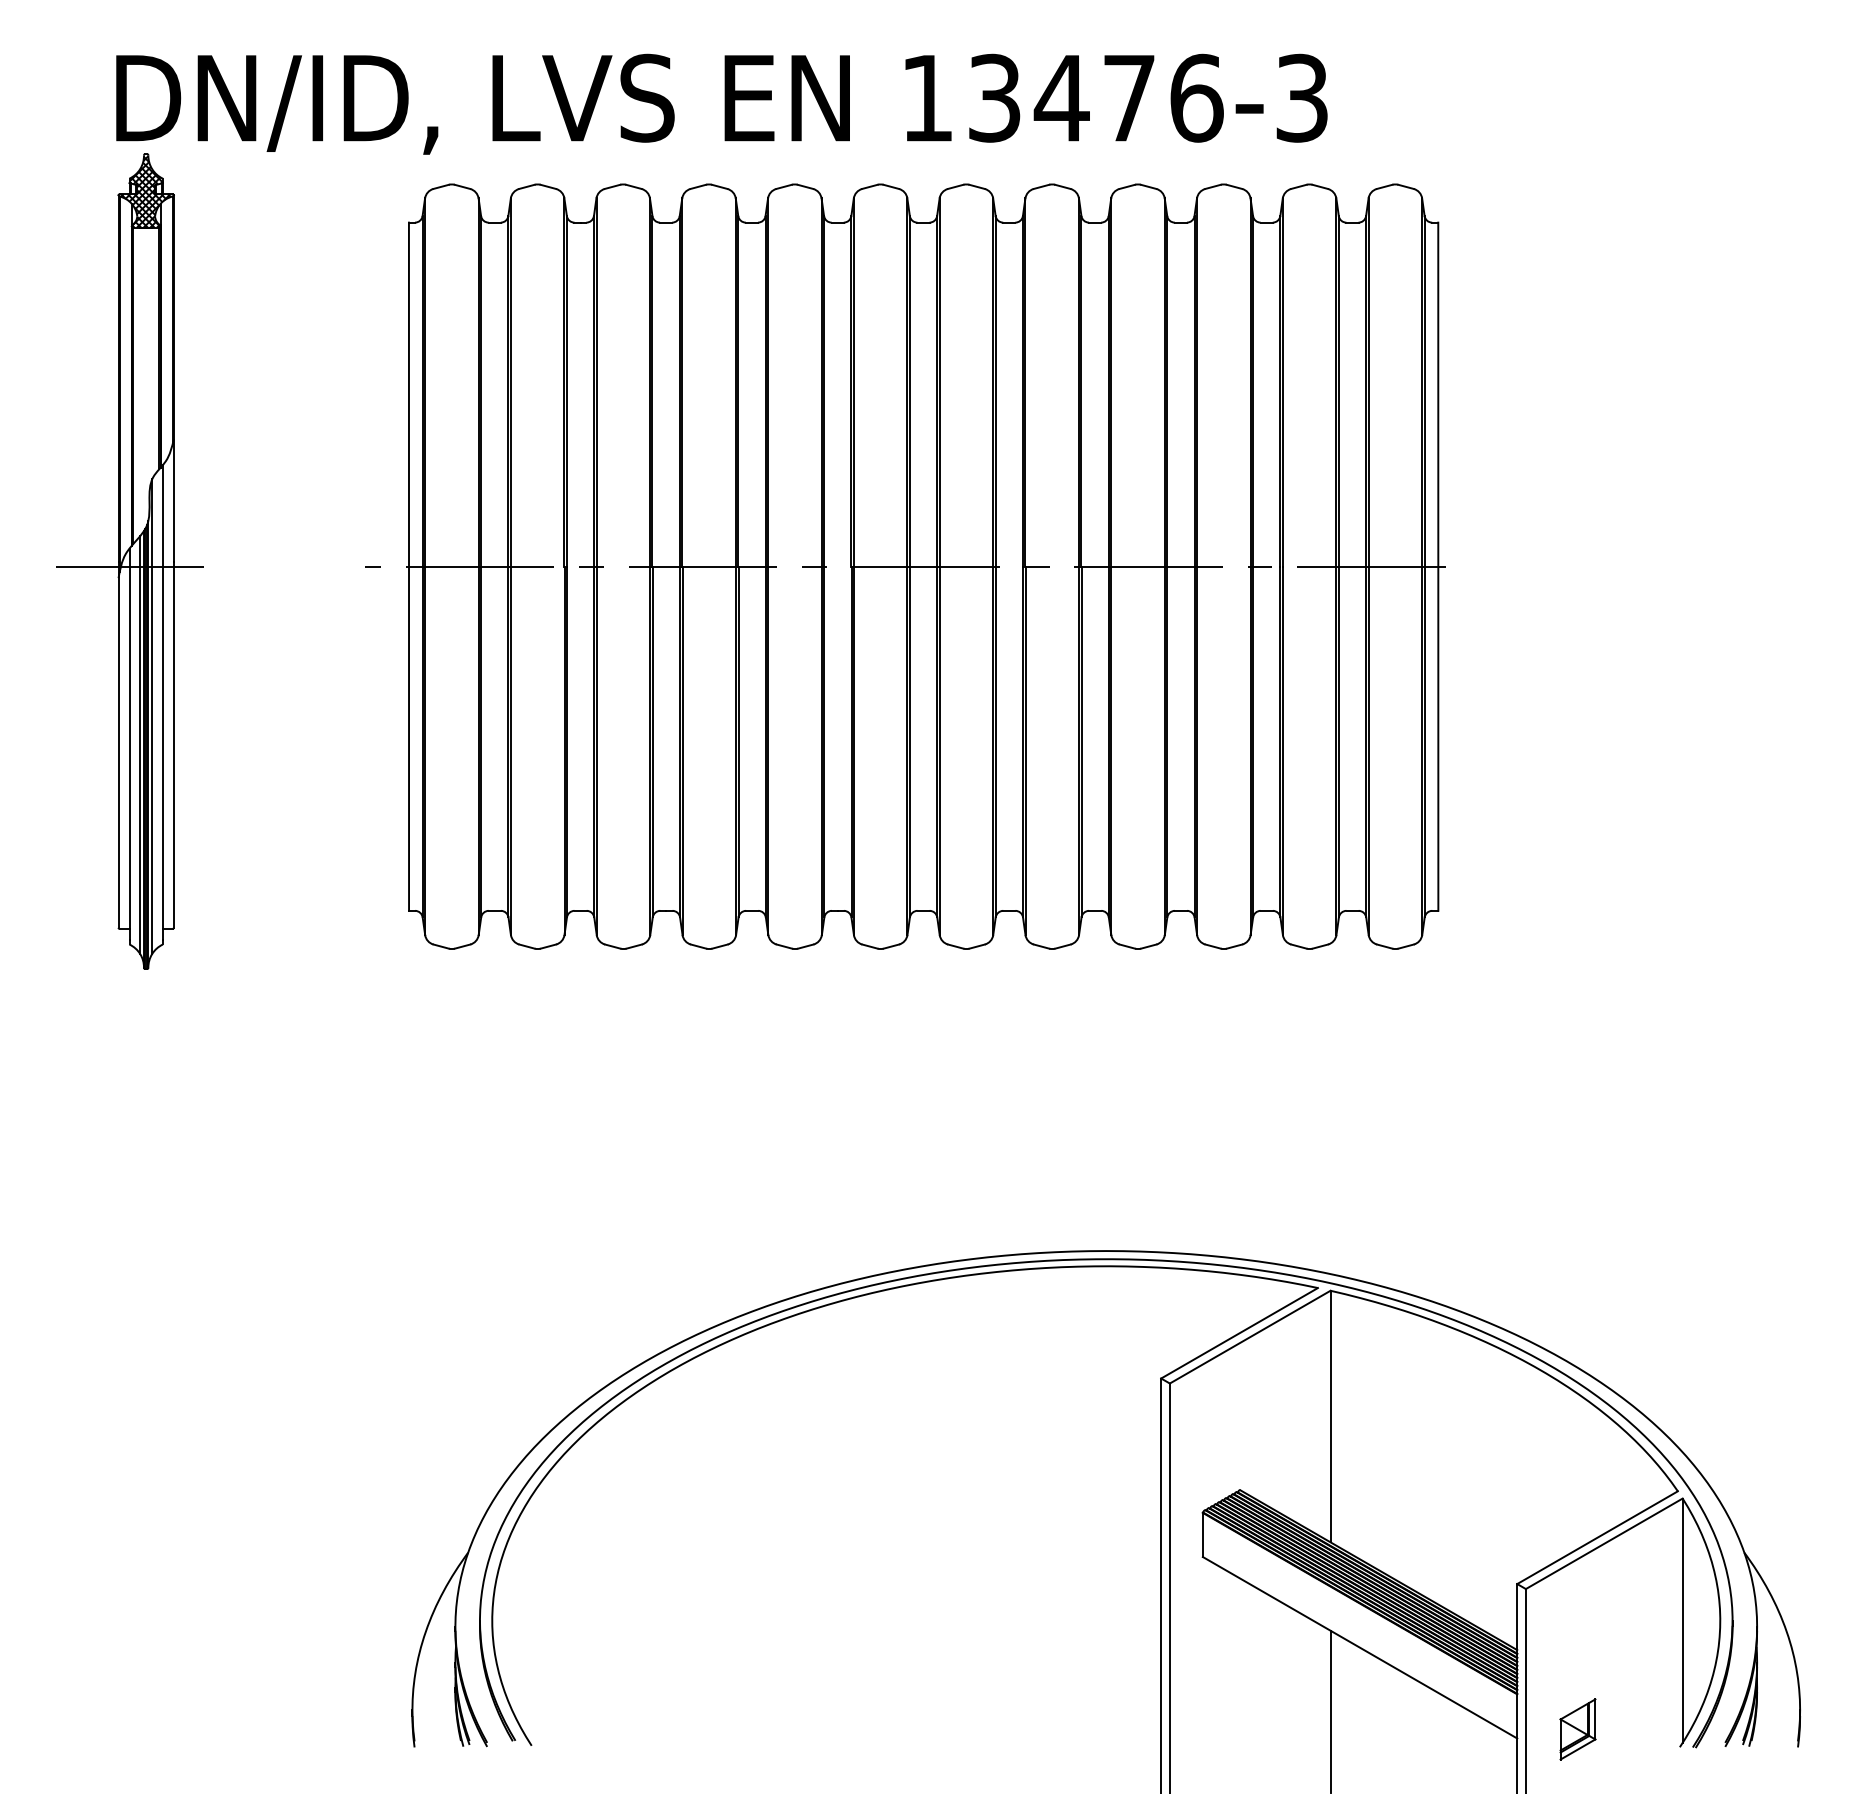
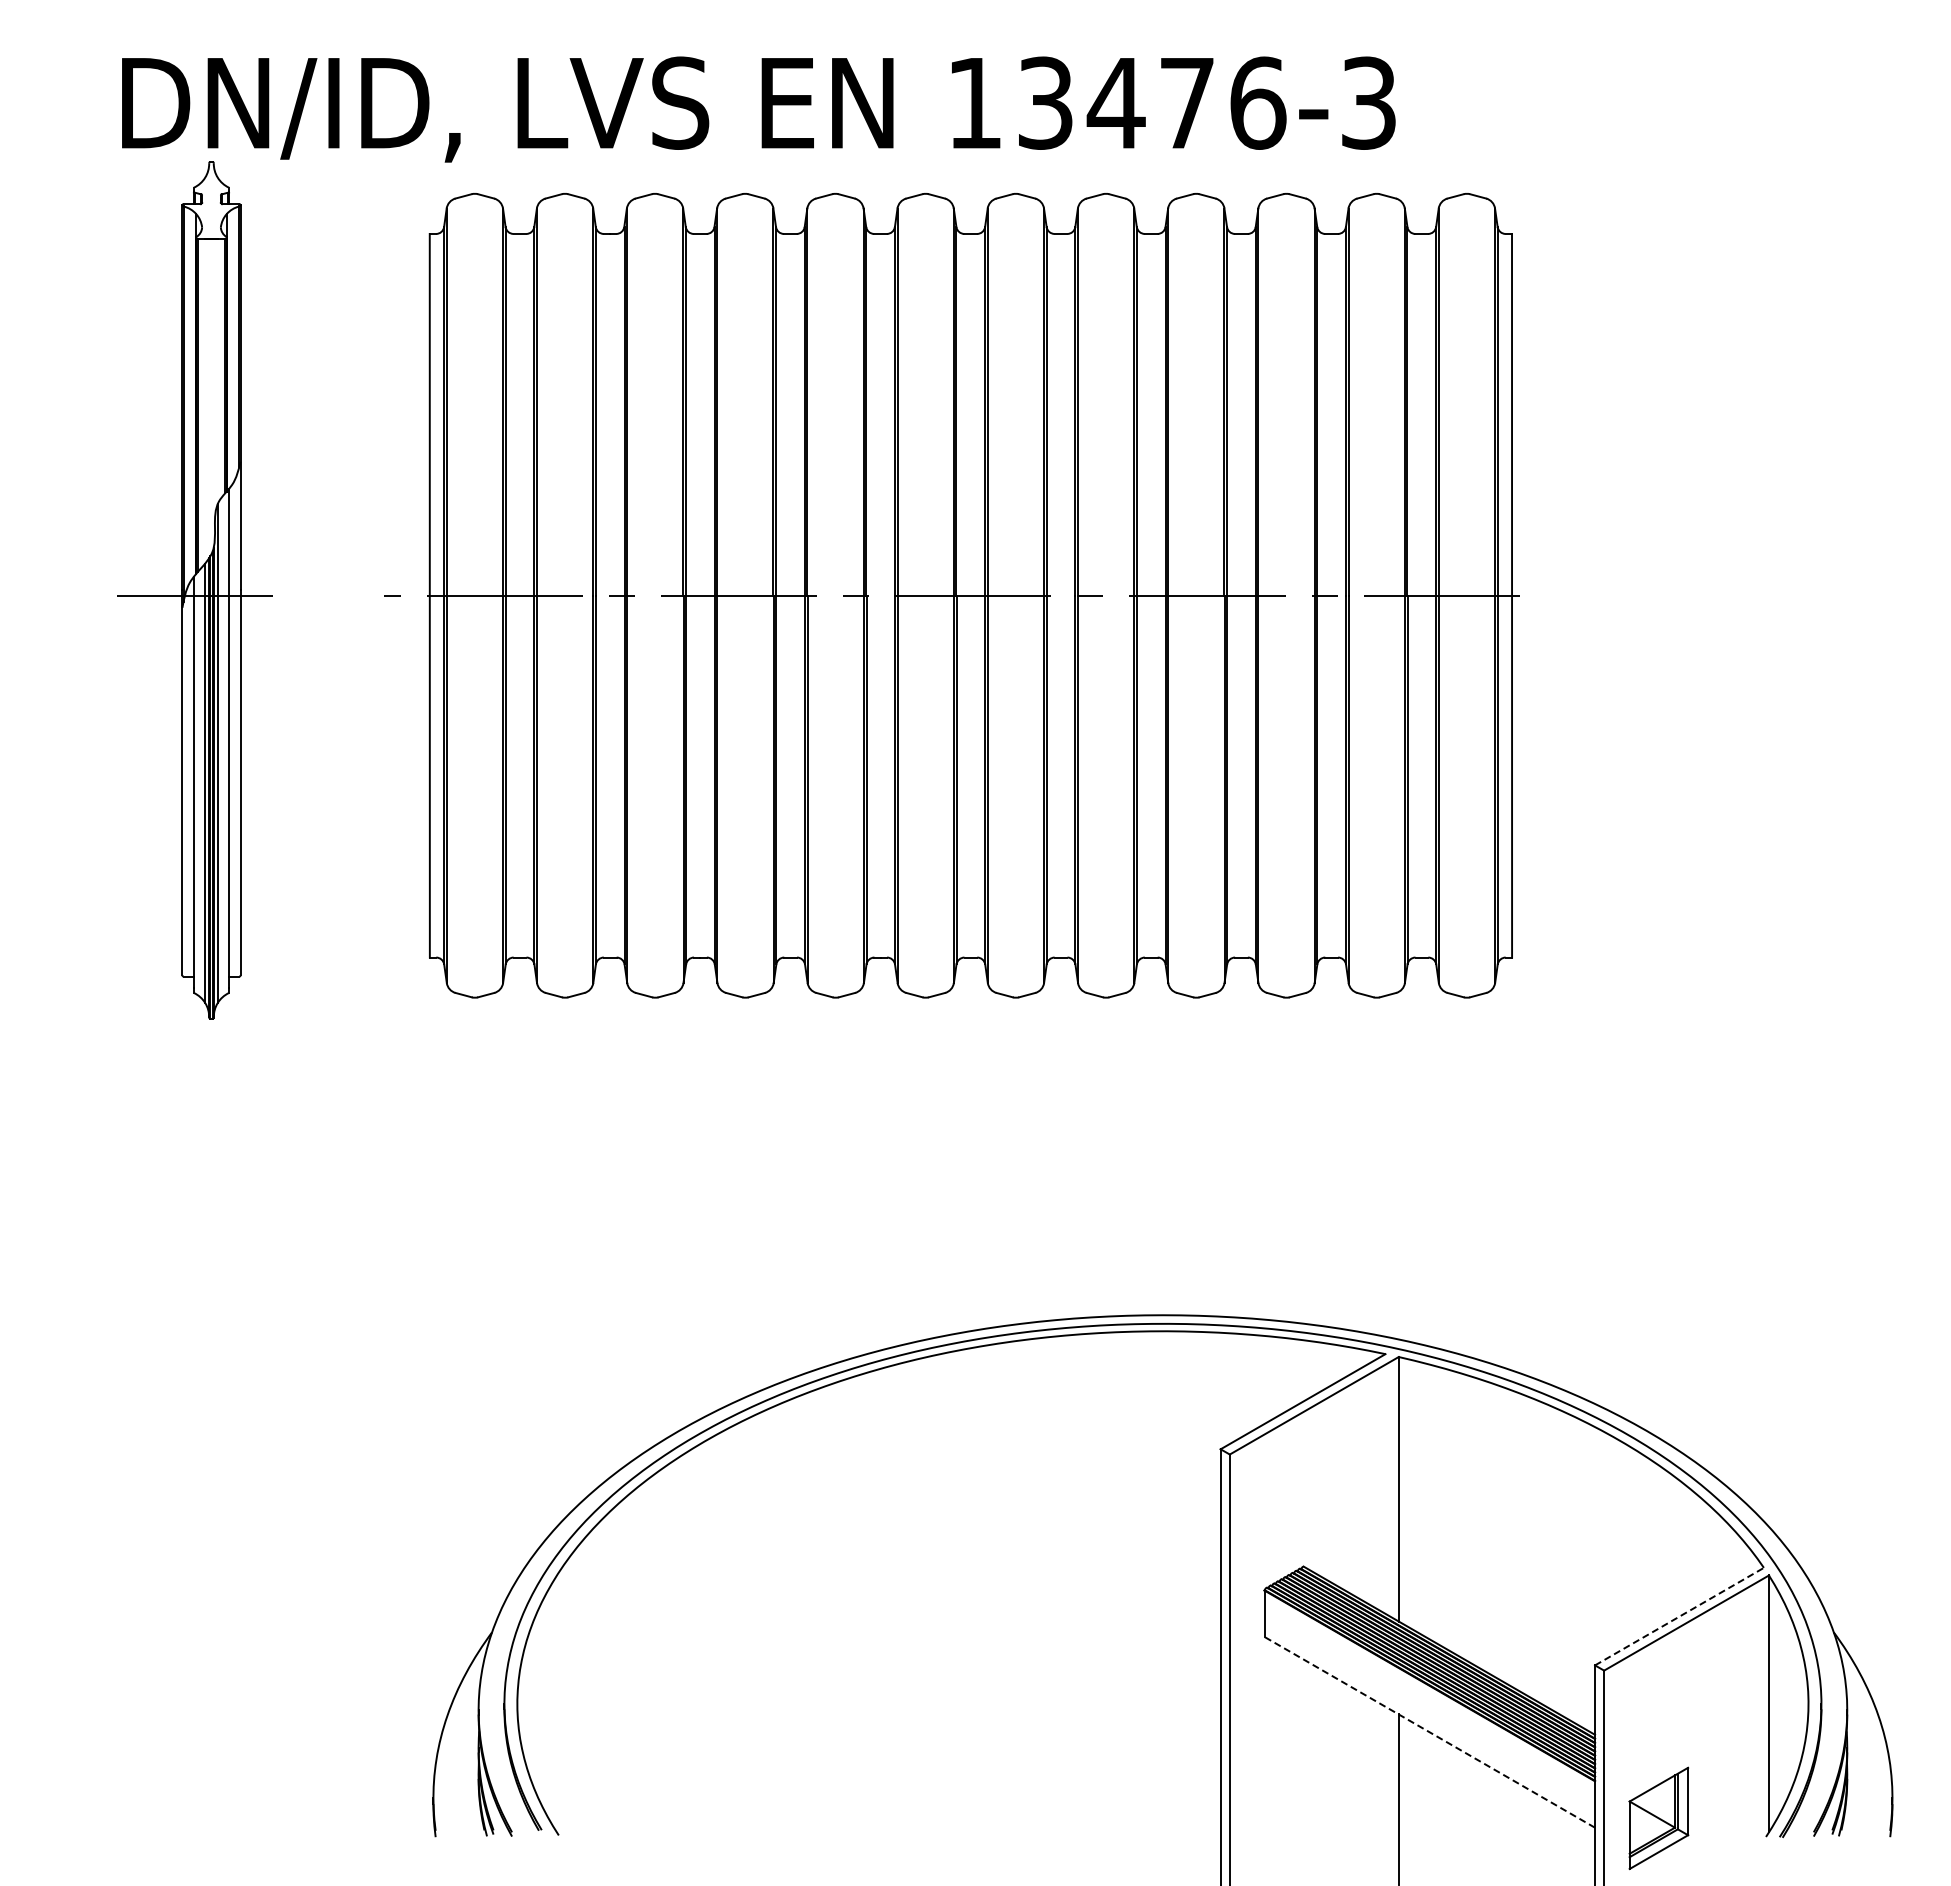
part: (130, 561) -> (194, 590), moved
line: (1597, 1537) -> (1679, 1616), solid -> dashed
line: (1359, 1647) -> (1429, 1732), solid -> dashed
part: (1577, 1728) -> (1658, 1817), size x1.6

